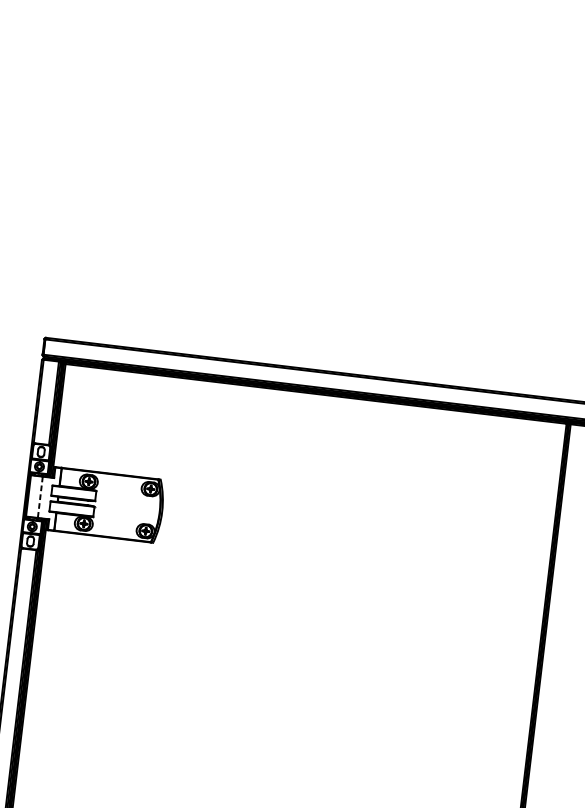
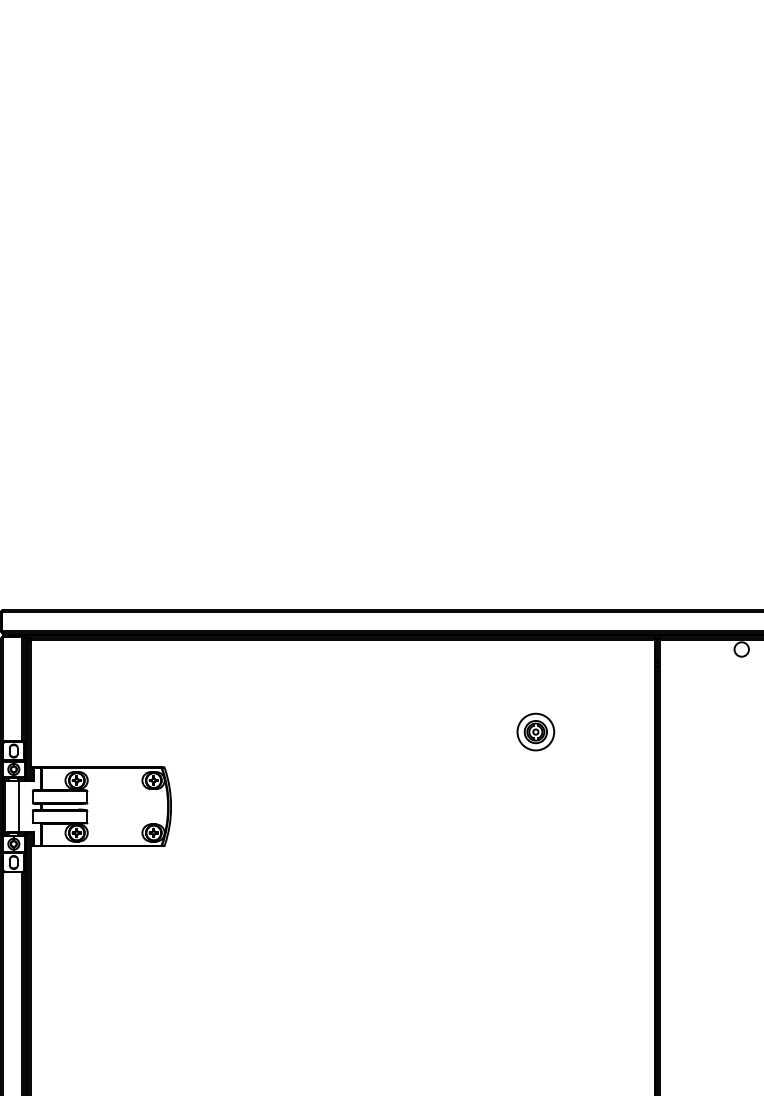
part: (462, 486) -> (535, 731), added
line: (40, 497) -> (19, 806), dashed -> solid

